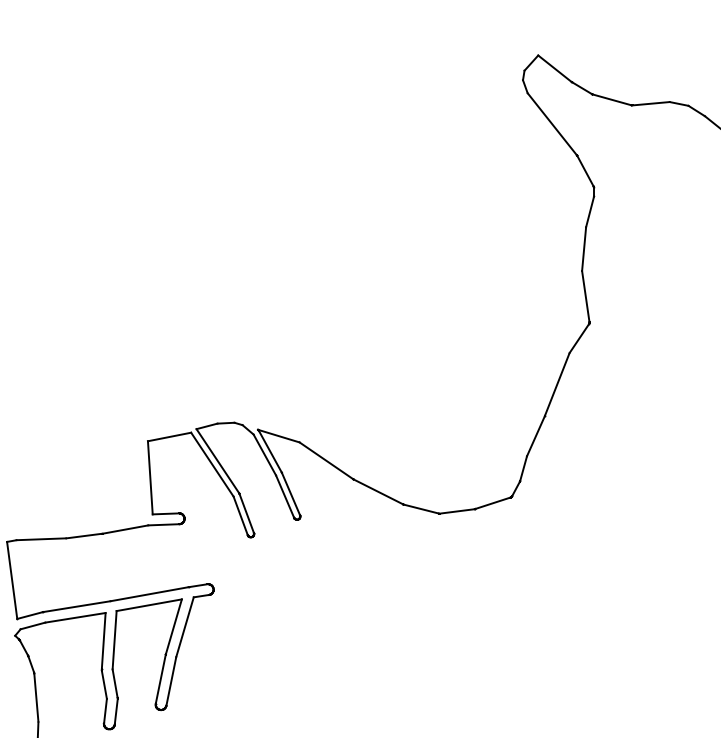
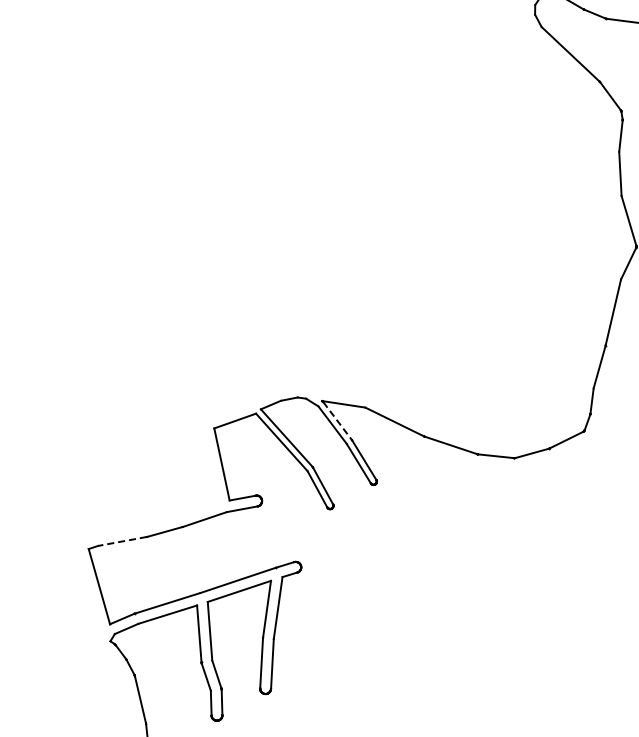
line: (270, 451) -> (337, 420), solid -> dashed
line: (41, 539) -> (122, 541), solid -> dashed

